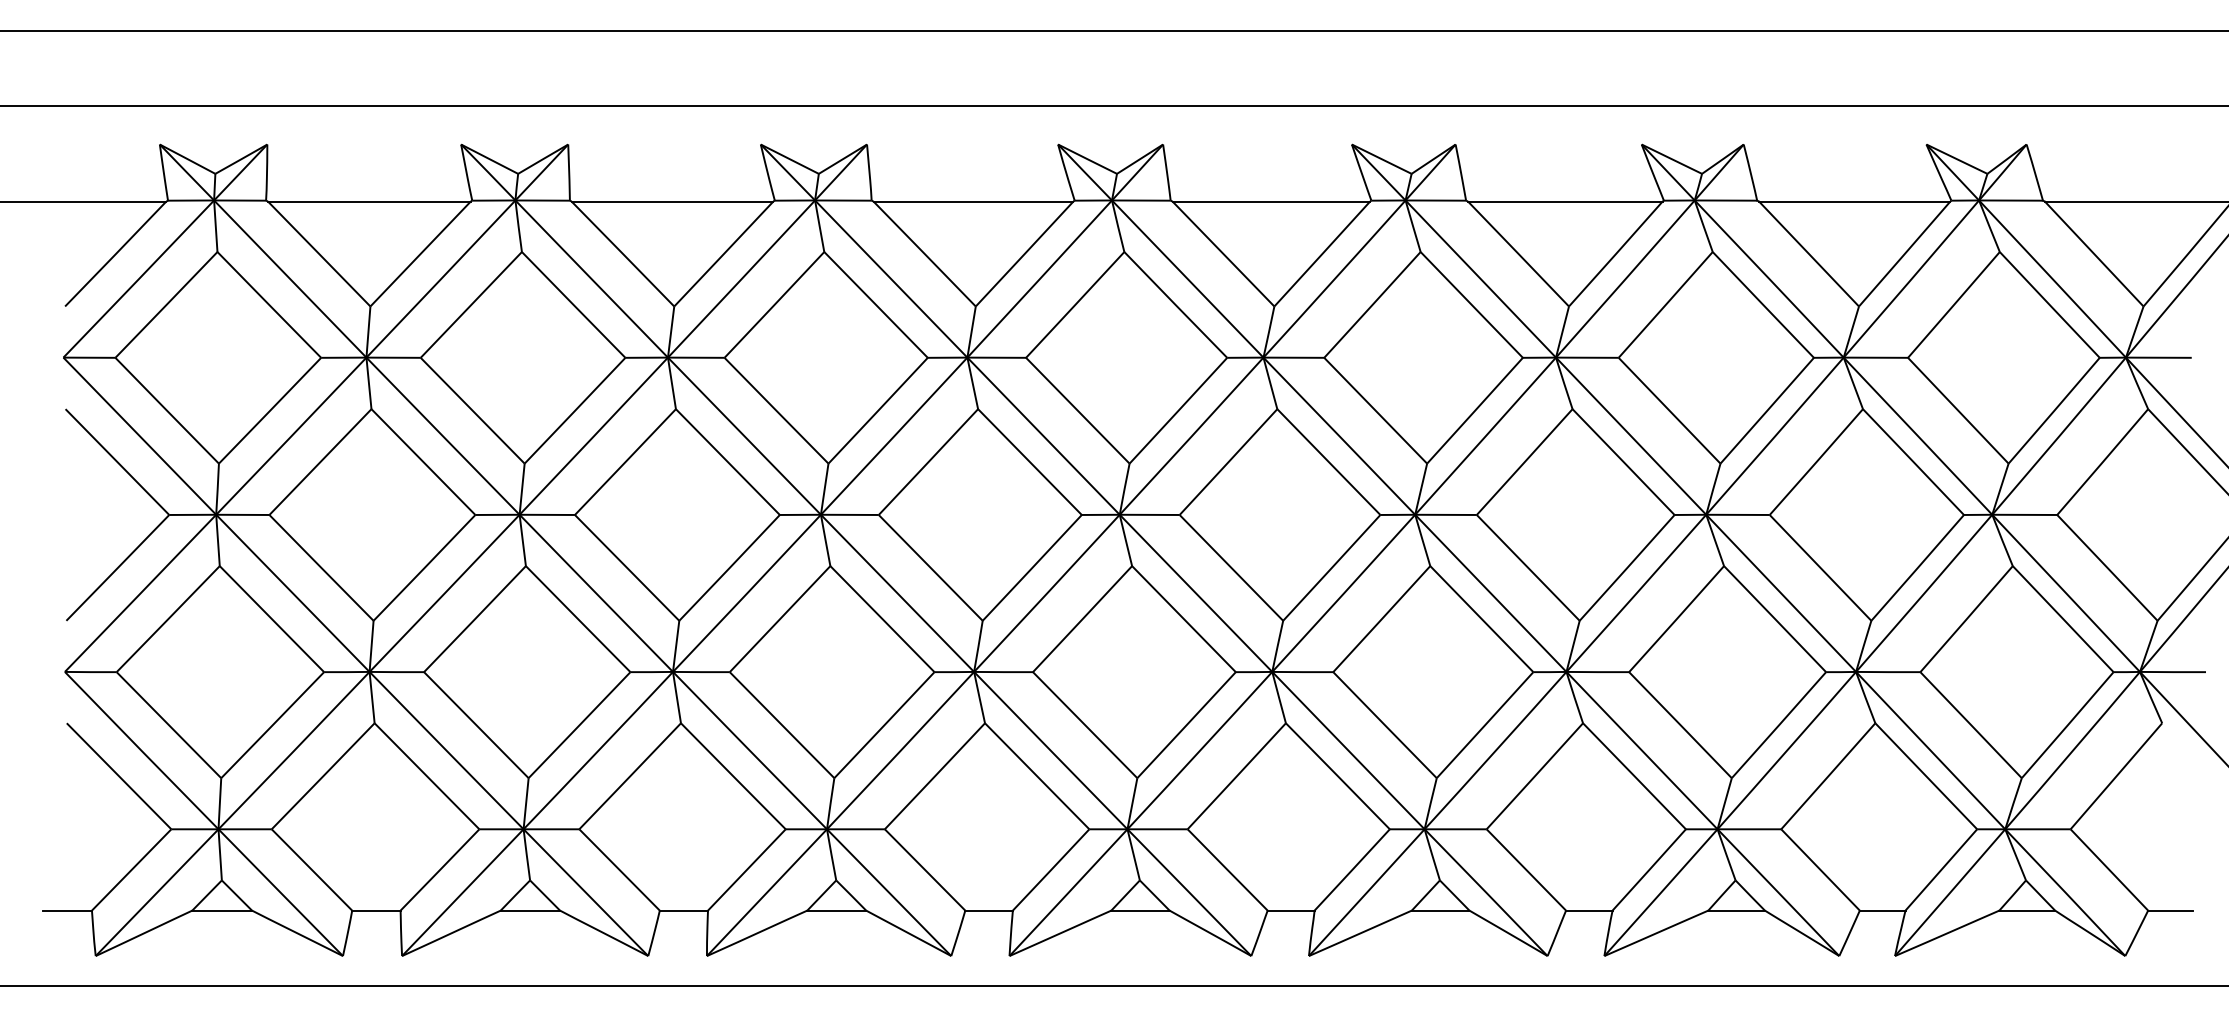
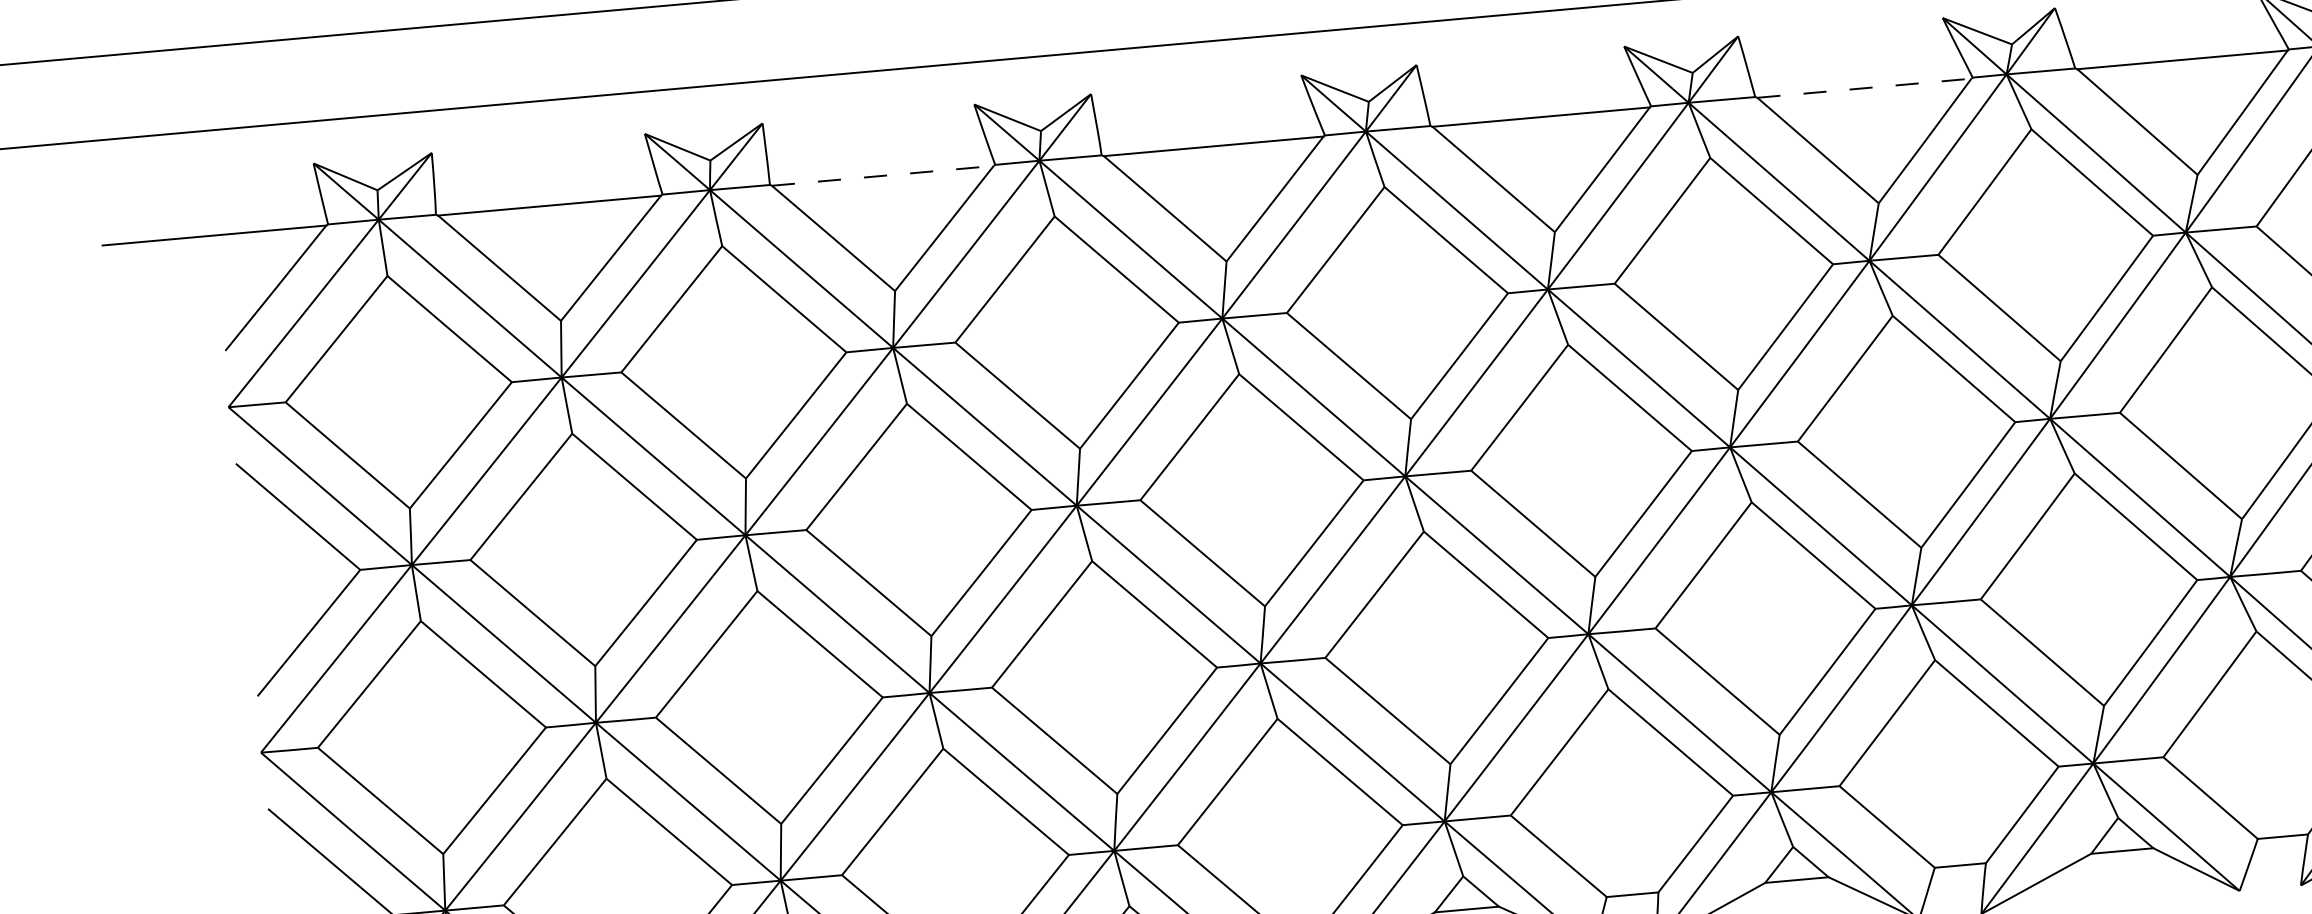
line: (672, 201) -> (882, 175), solid -> dashed
line: (1565, 201) -> (1864, 88), solid -> dashed

